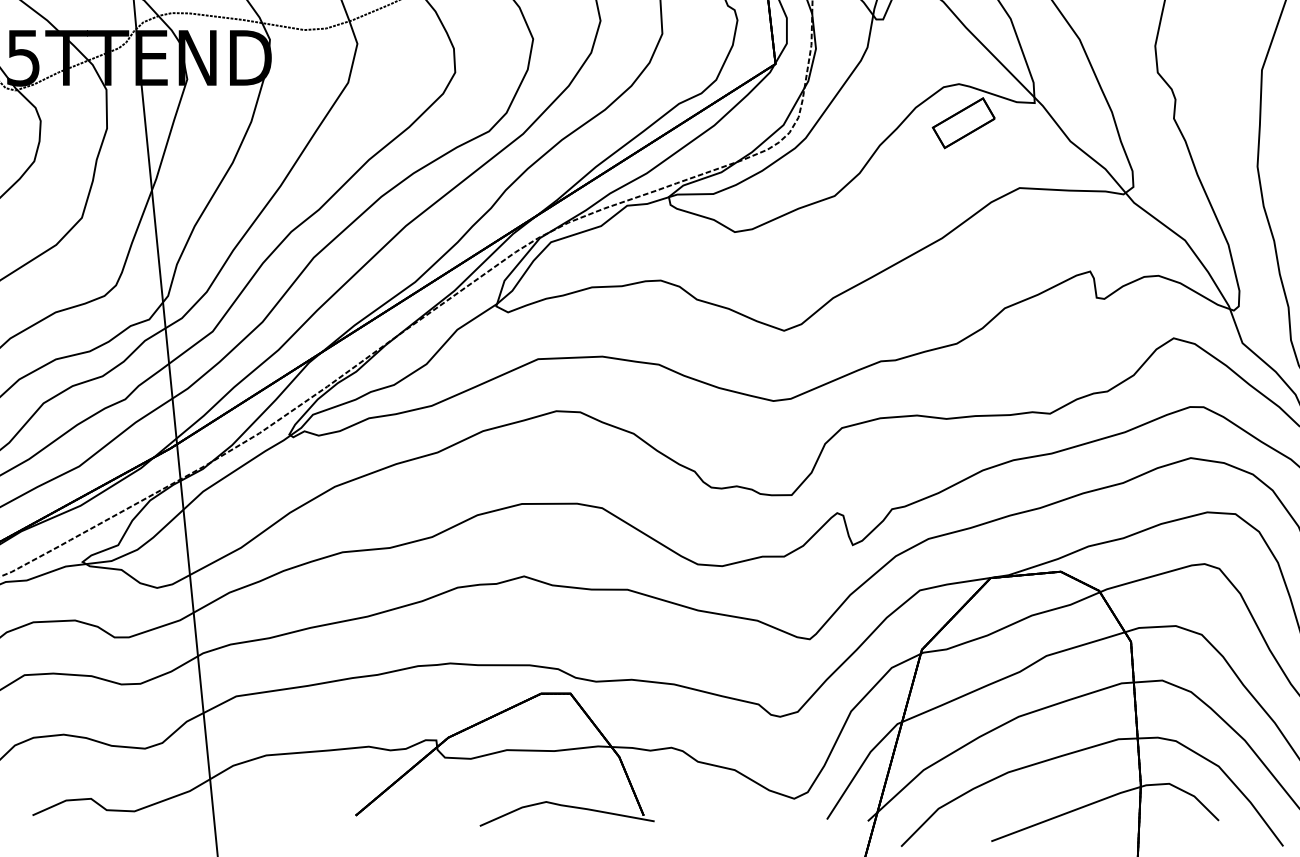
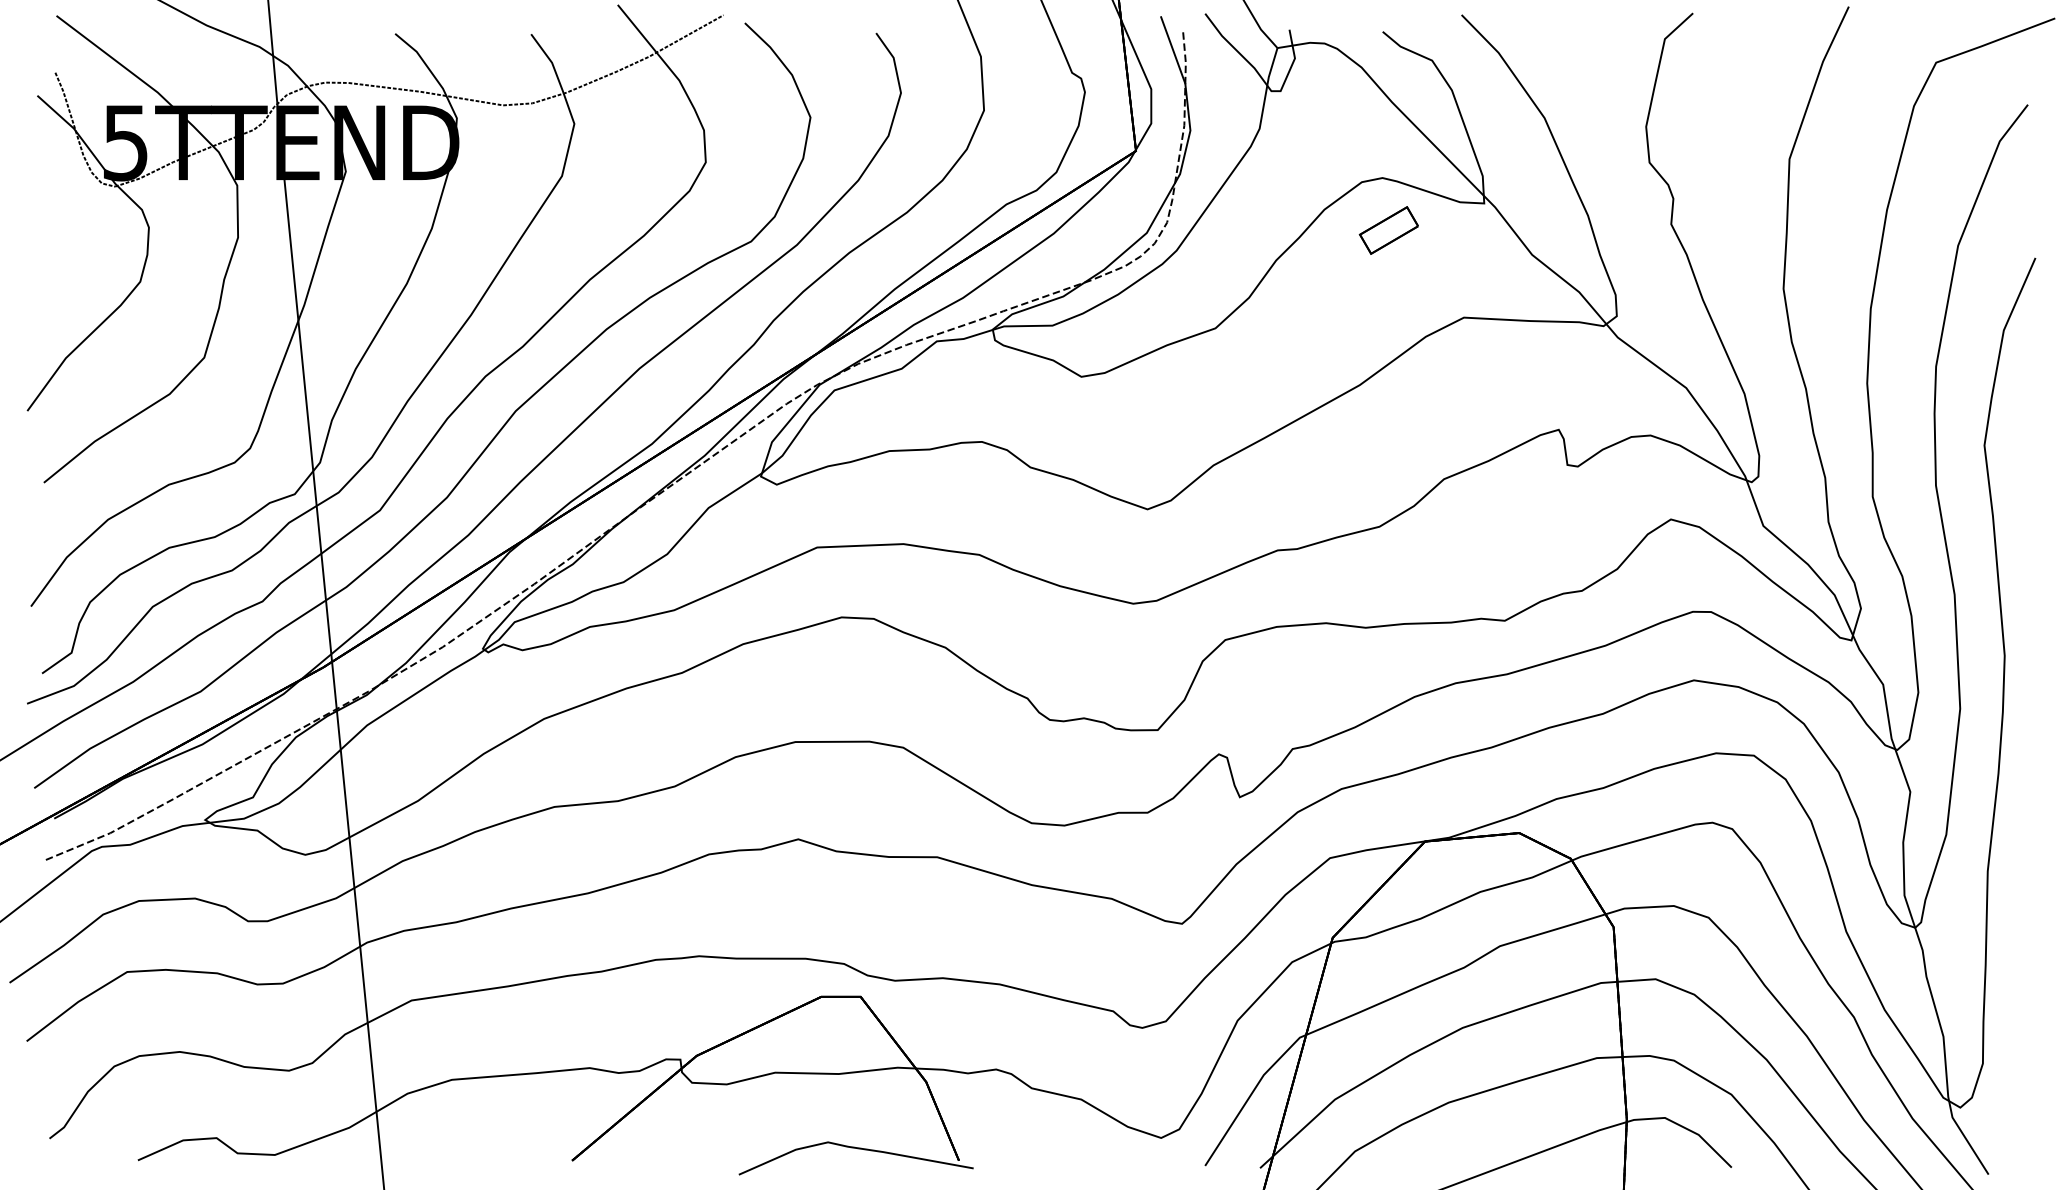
part: (963, 123) -> (1388, 230), size x0.7

